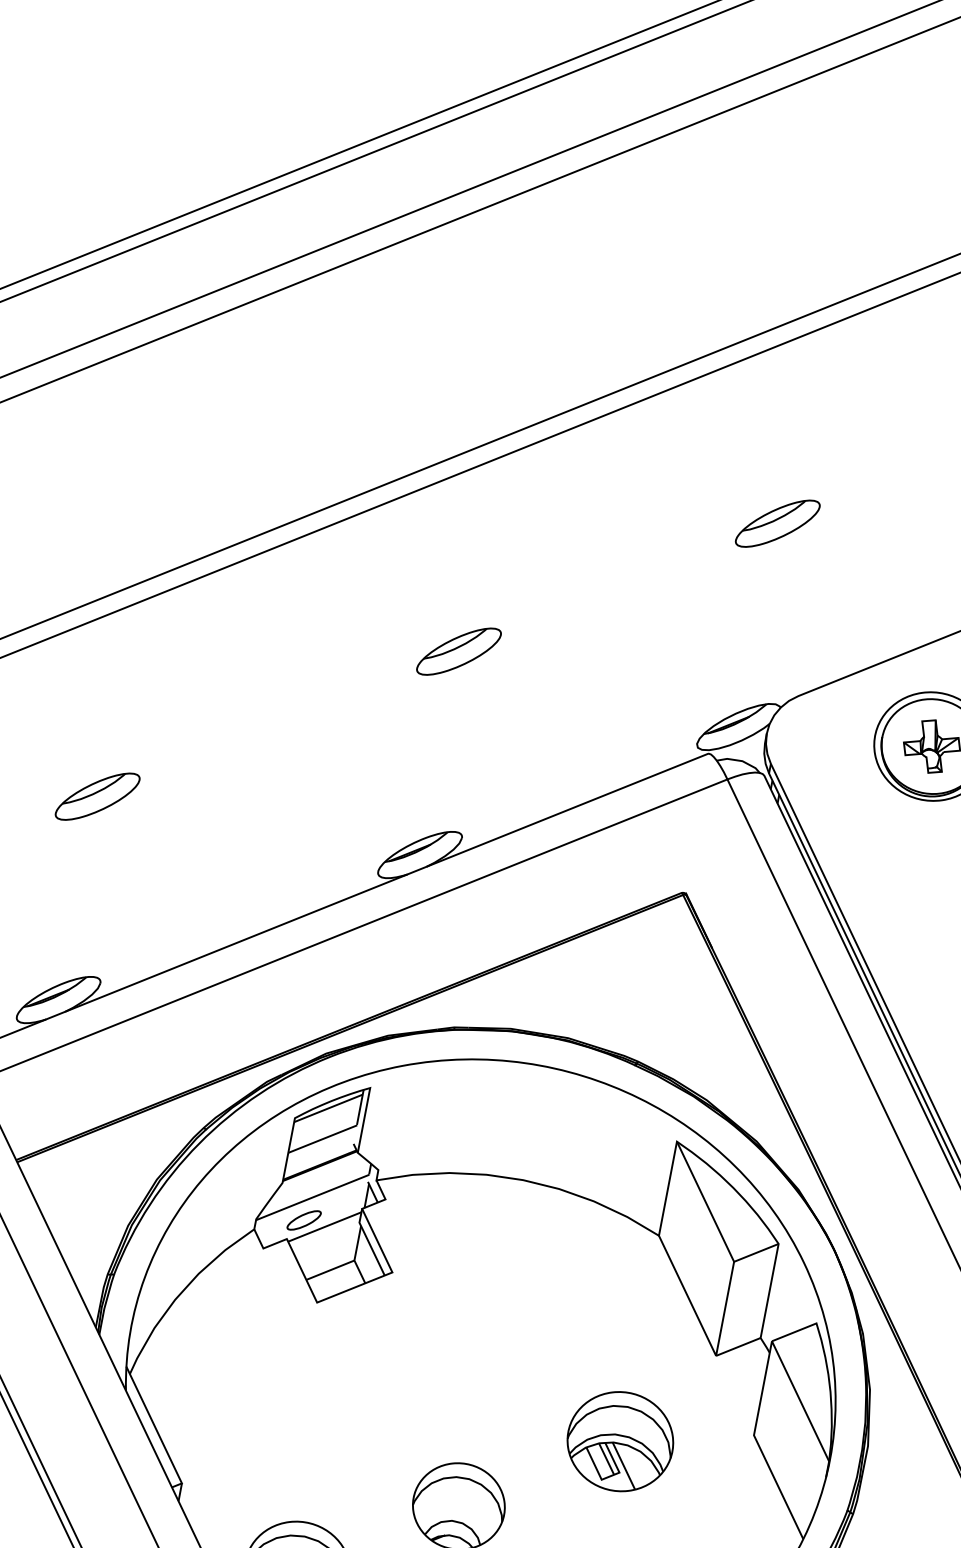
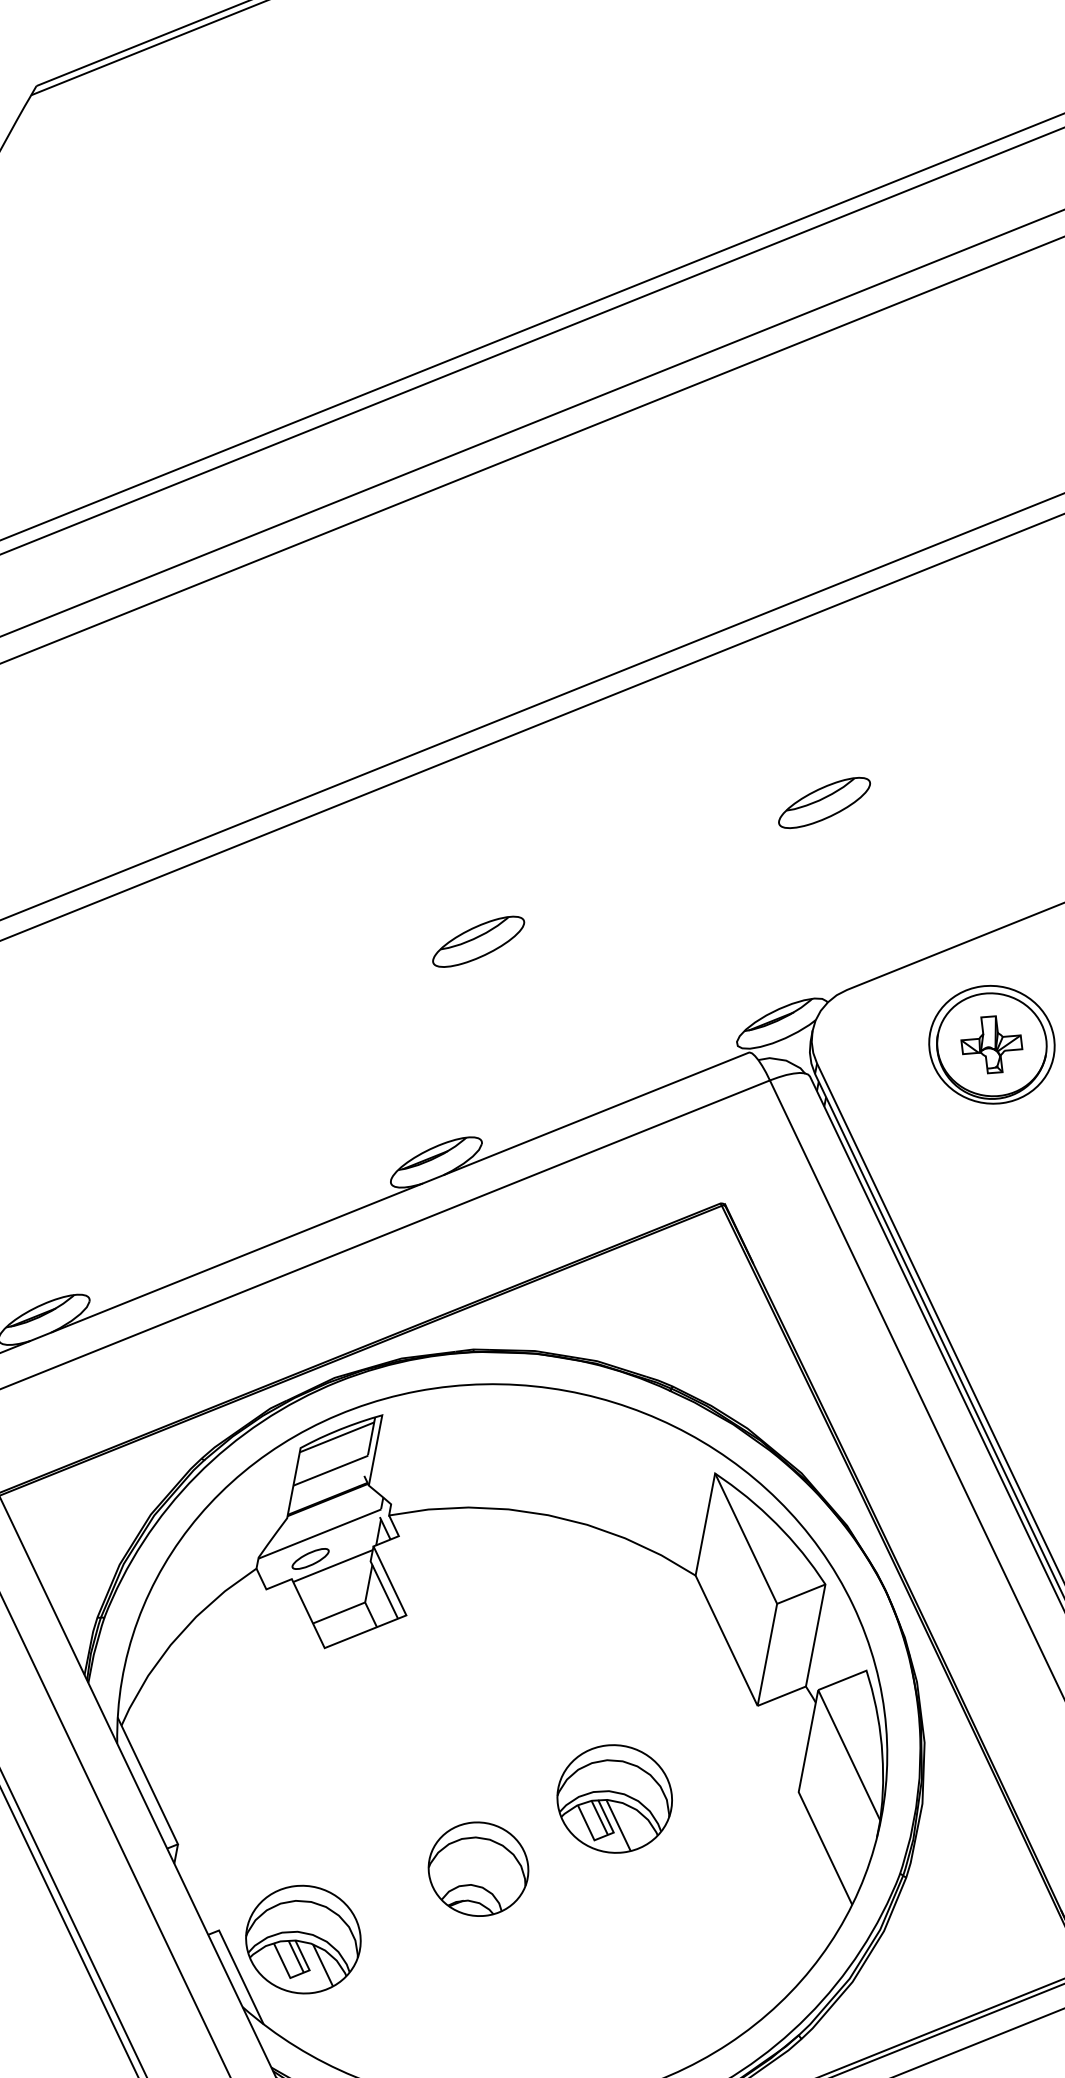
part: (97, 797) -> (86, 1099), removed
part: (620, 1441) -> (614, 1798), moved

